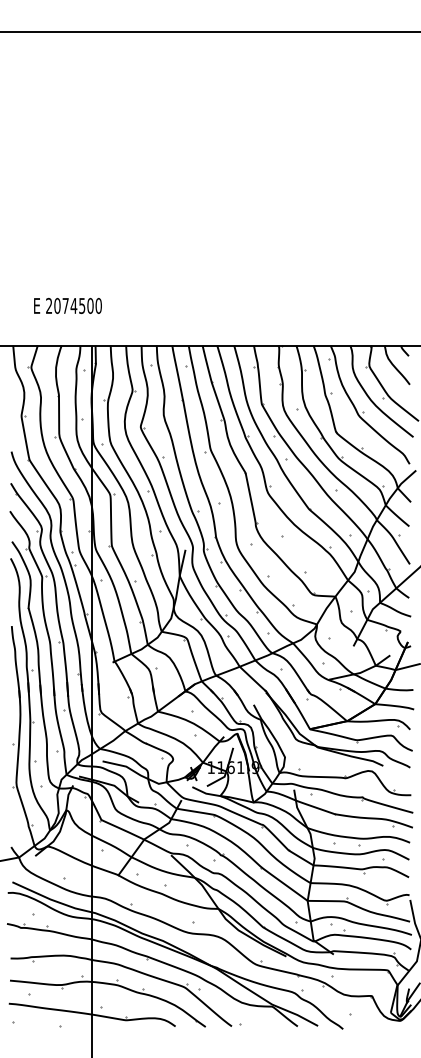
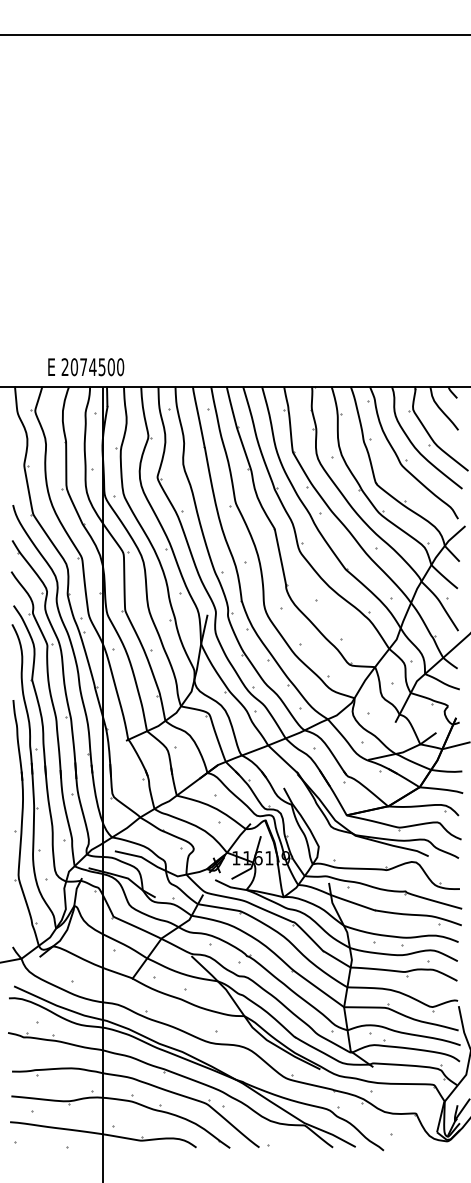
text: (68, 306) -> (86, 367), moved

